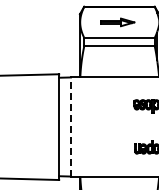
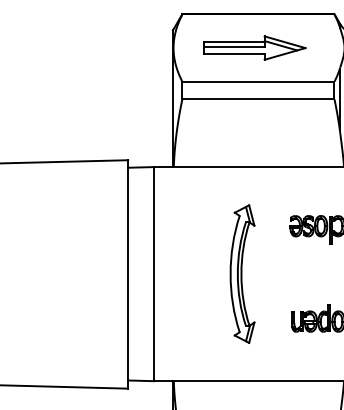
part: (117, 22) -> (254, 48), size x1.43
part: (111, 126) -> (241, 273), added
line: (70, 127) -> (152, 275), dashed -> solid

